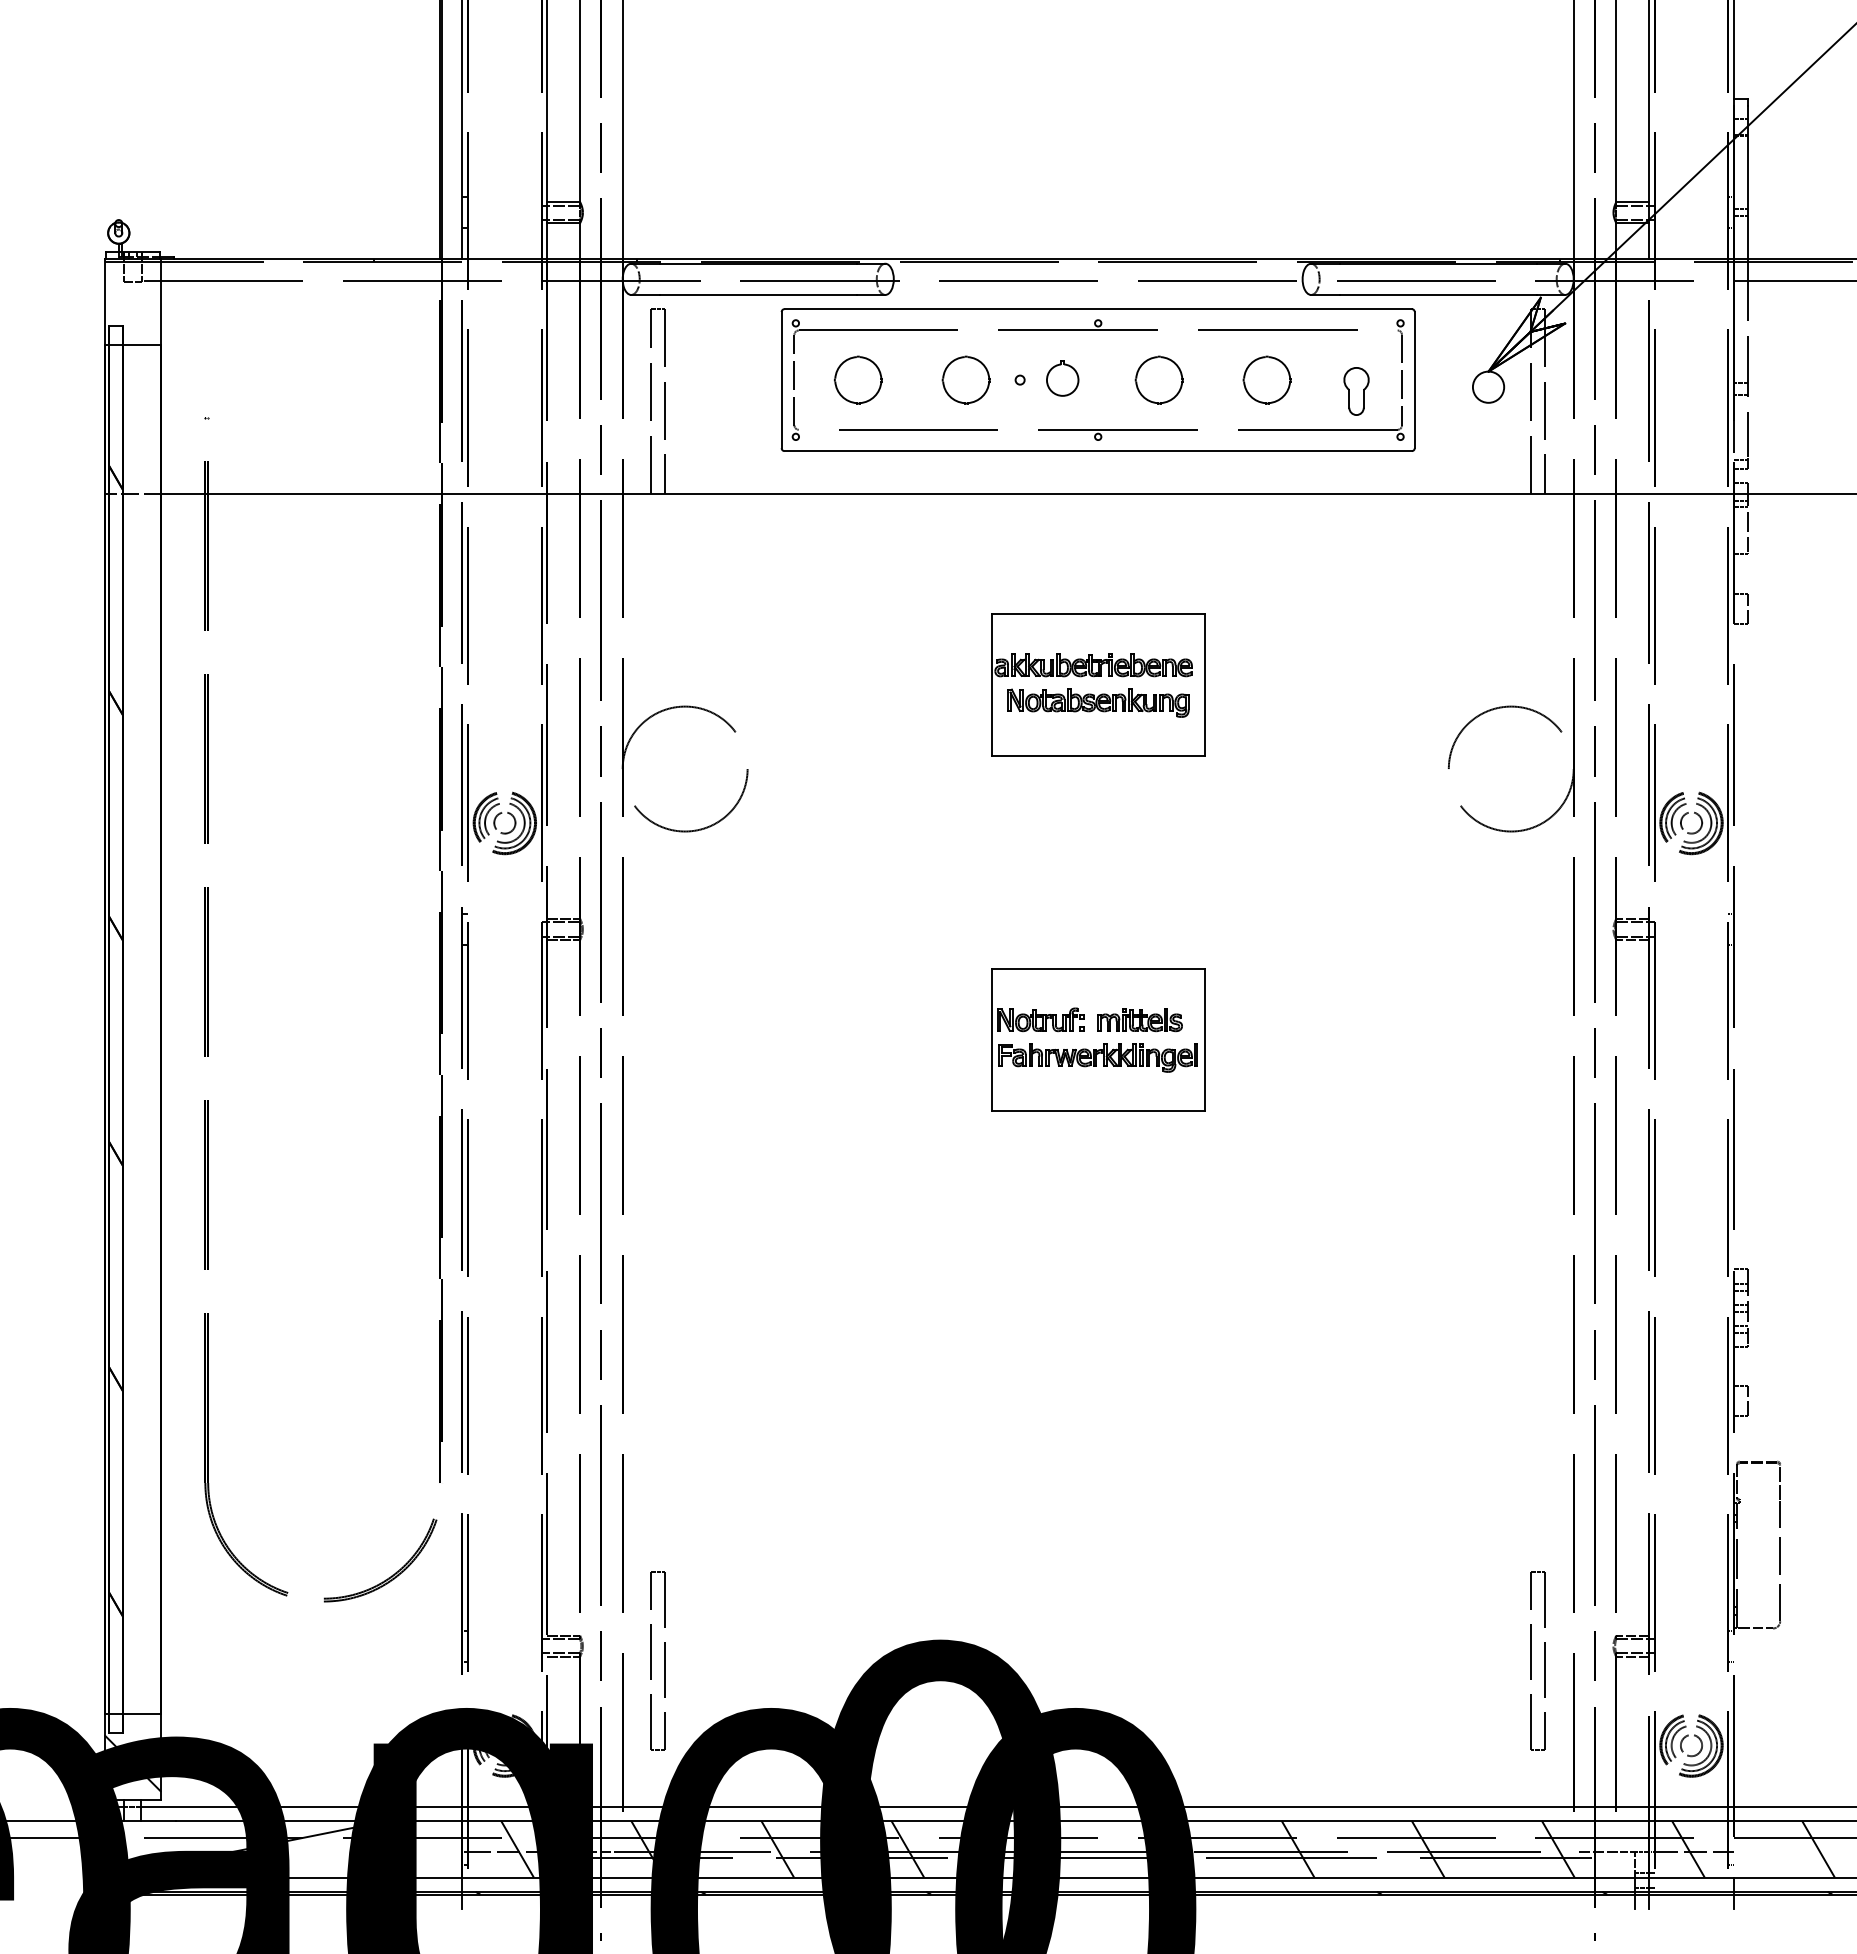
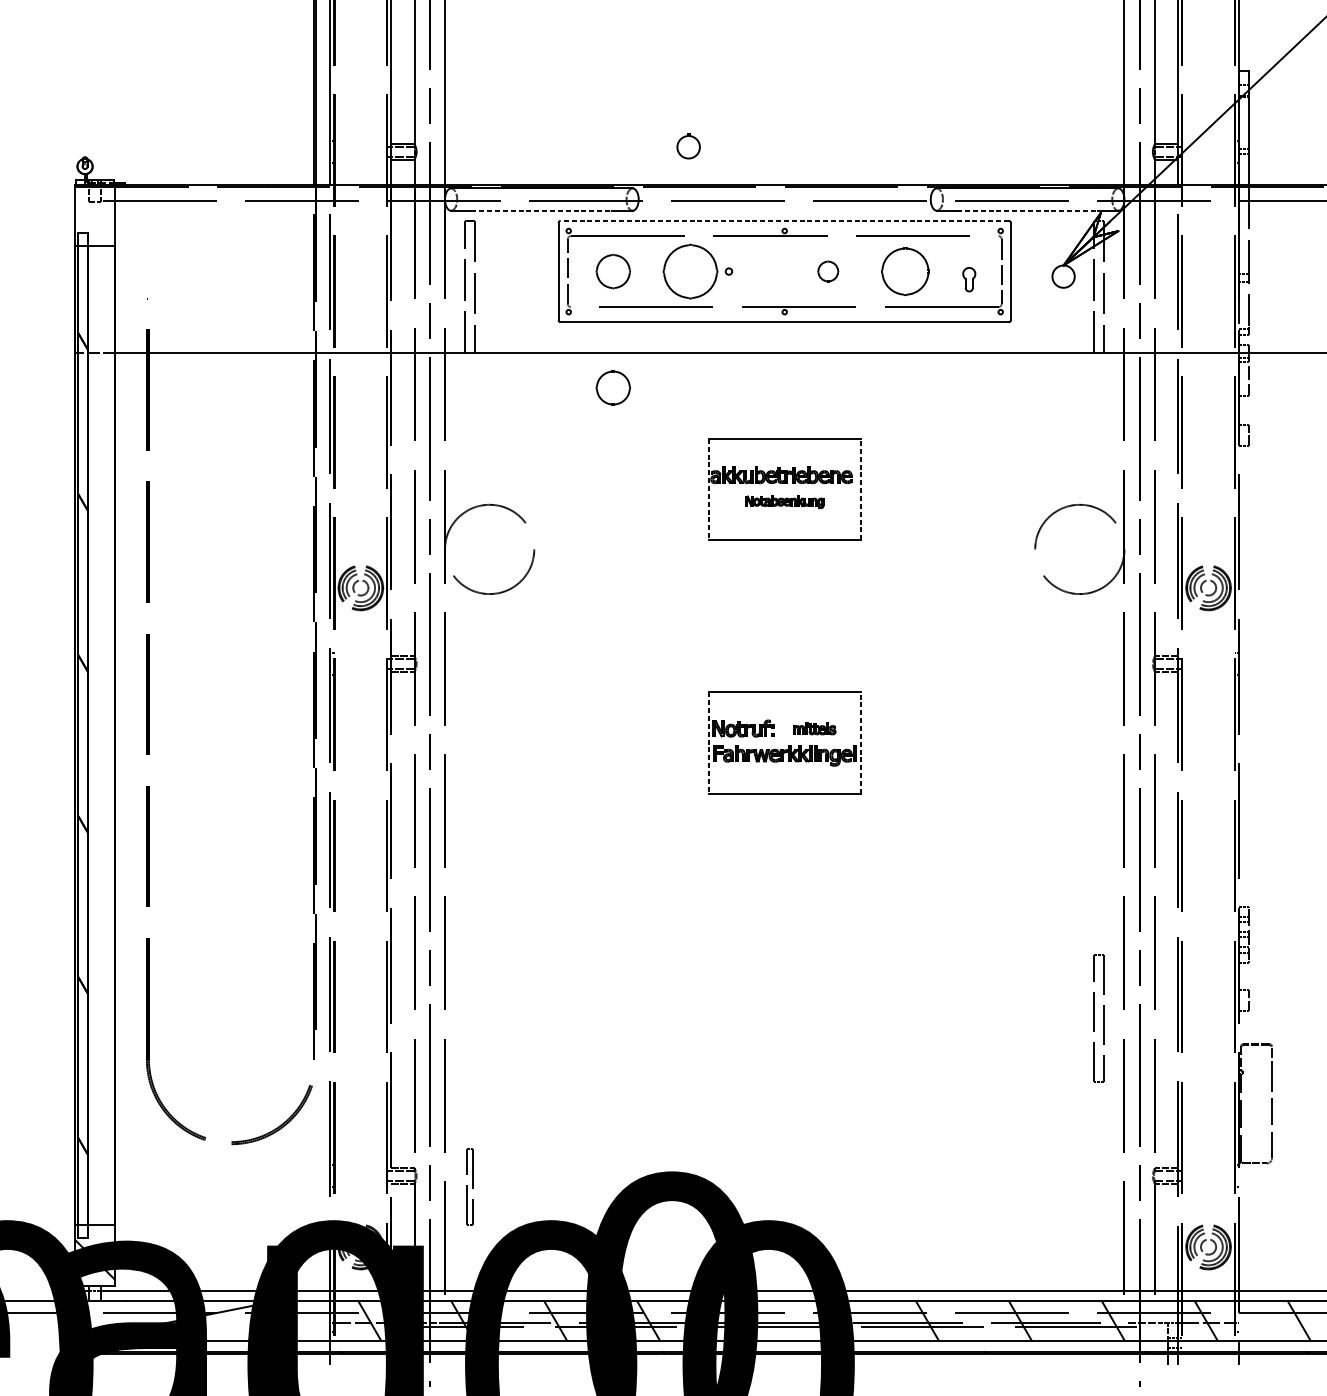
line: (758, 294) -> (542, 210), solid -> dashed
line: (1438, 294) -> (1027, 210), solid -> dashed
line: (1098, 309) -> (784, 221), solid -> dashed
part: (1062, 378) -> (688, 146), moved
part: (965, 379) -> (689, 271), size x1.6
part: (1158, 379) -> (827, 271), size x0.6
part: (1266, 379) -> (904, 271), size x1.4
part: (1356, 391) -> (969, 279), size x0.7
part: (858, 542) -> (613, 387), added
line: (991, 685) -> (708, 489), solid -> dashed
line: (1204, 685) -> (860, 489), solid -> dashed
part: (1098, 702) -> (784, 501), size x0.6
part: (1139, 1020) -> (814, 729), size x0.7
line: (991, 1040) -> (708, 743), solid -> dashed
line: (1204, 1040) -> (860, 743), solid -> dashed
part: (657, 1660) -> (469, 1186), size x0.6
part: (1537, 1660) -> (1098, 1017), moved

